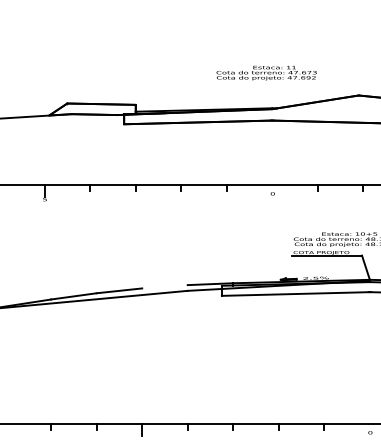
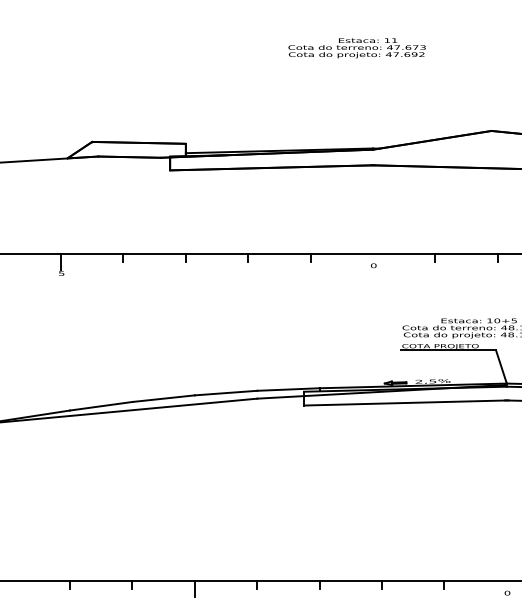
text: (266, 72) -> (356, 47), moved
line: (164, 286) -> (225, 392), added

